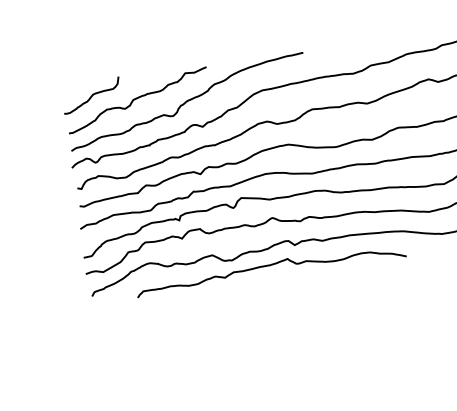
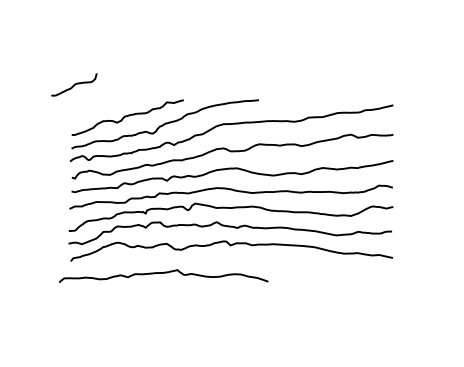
curve: (91, 95) -> (74, 84), moved
curve: (270, 266) -> (163, 273), moved

